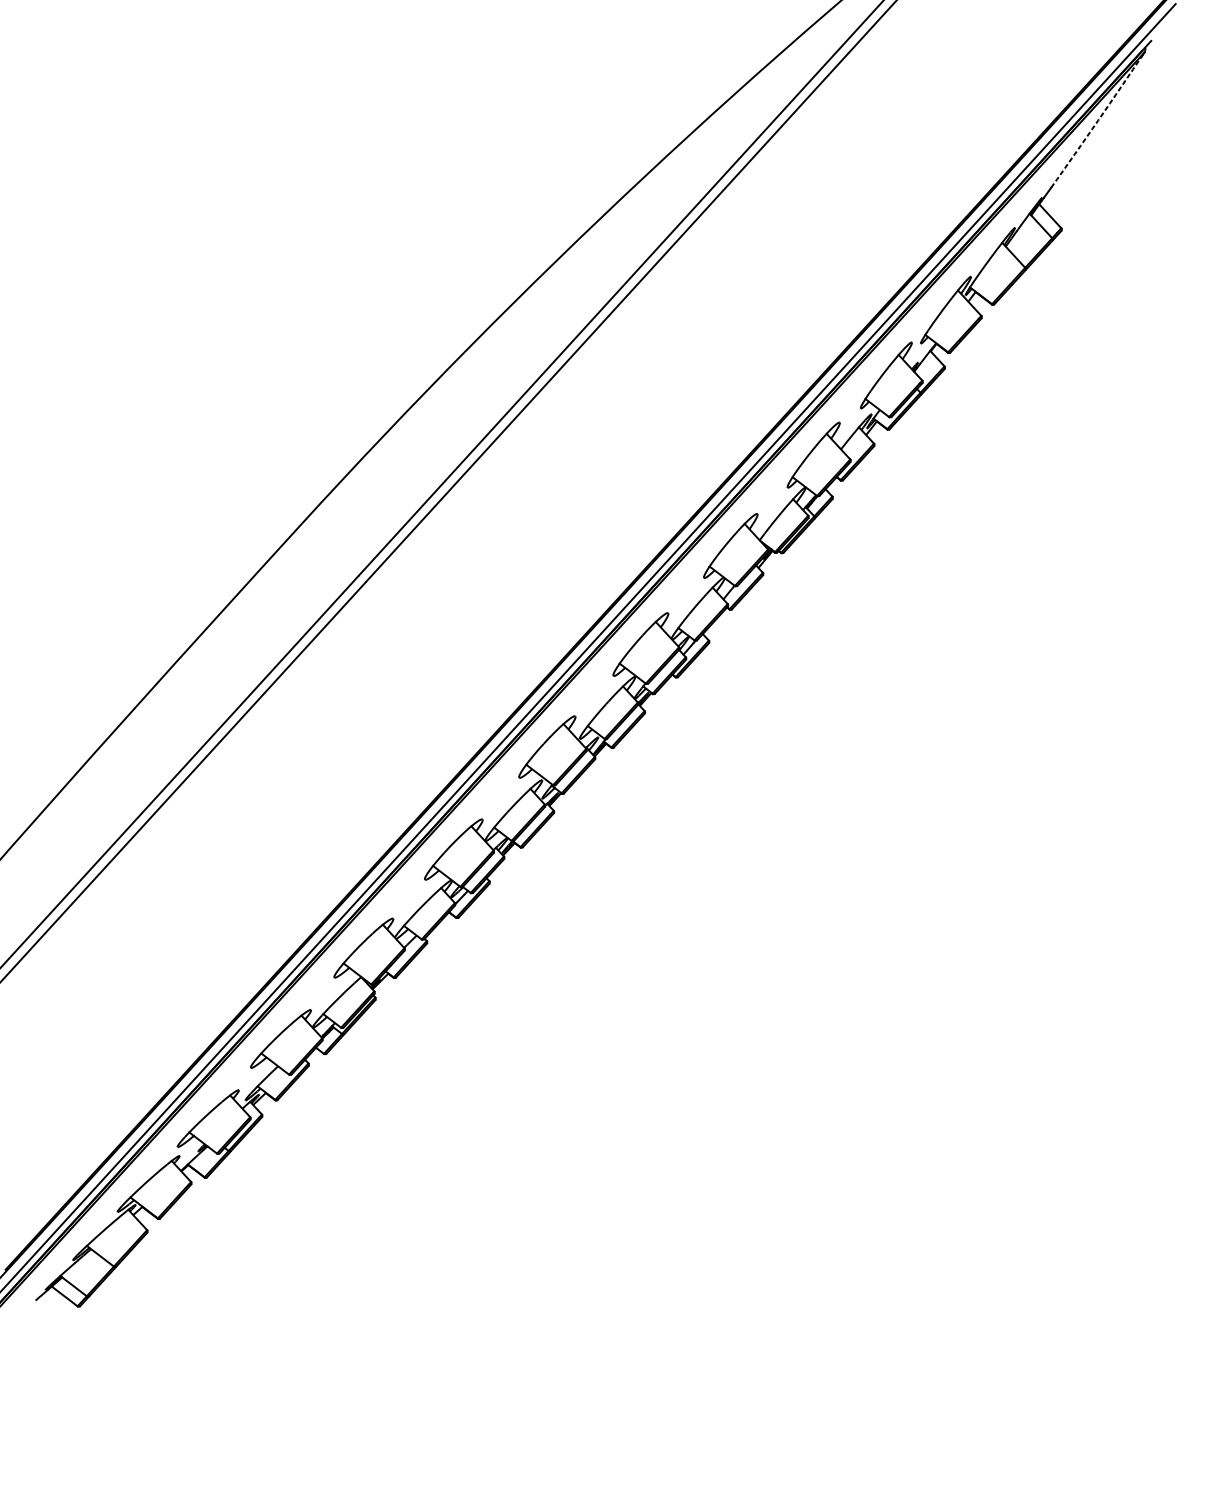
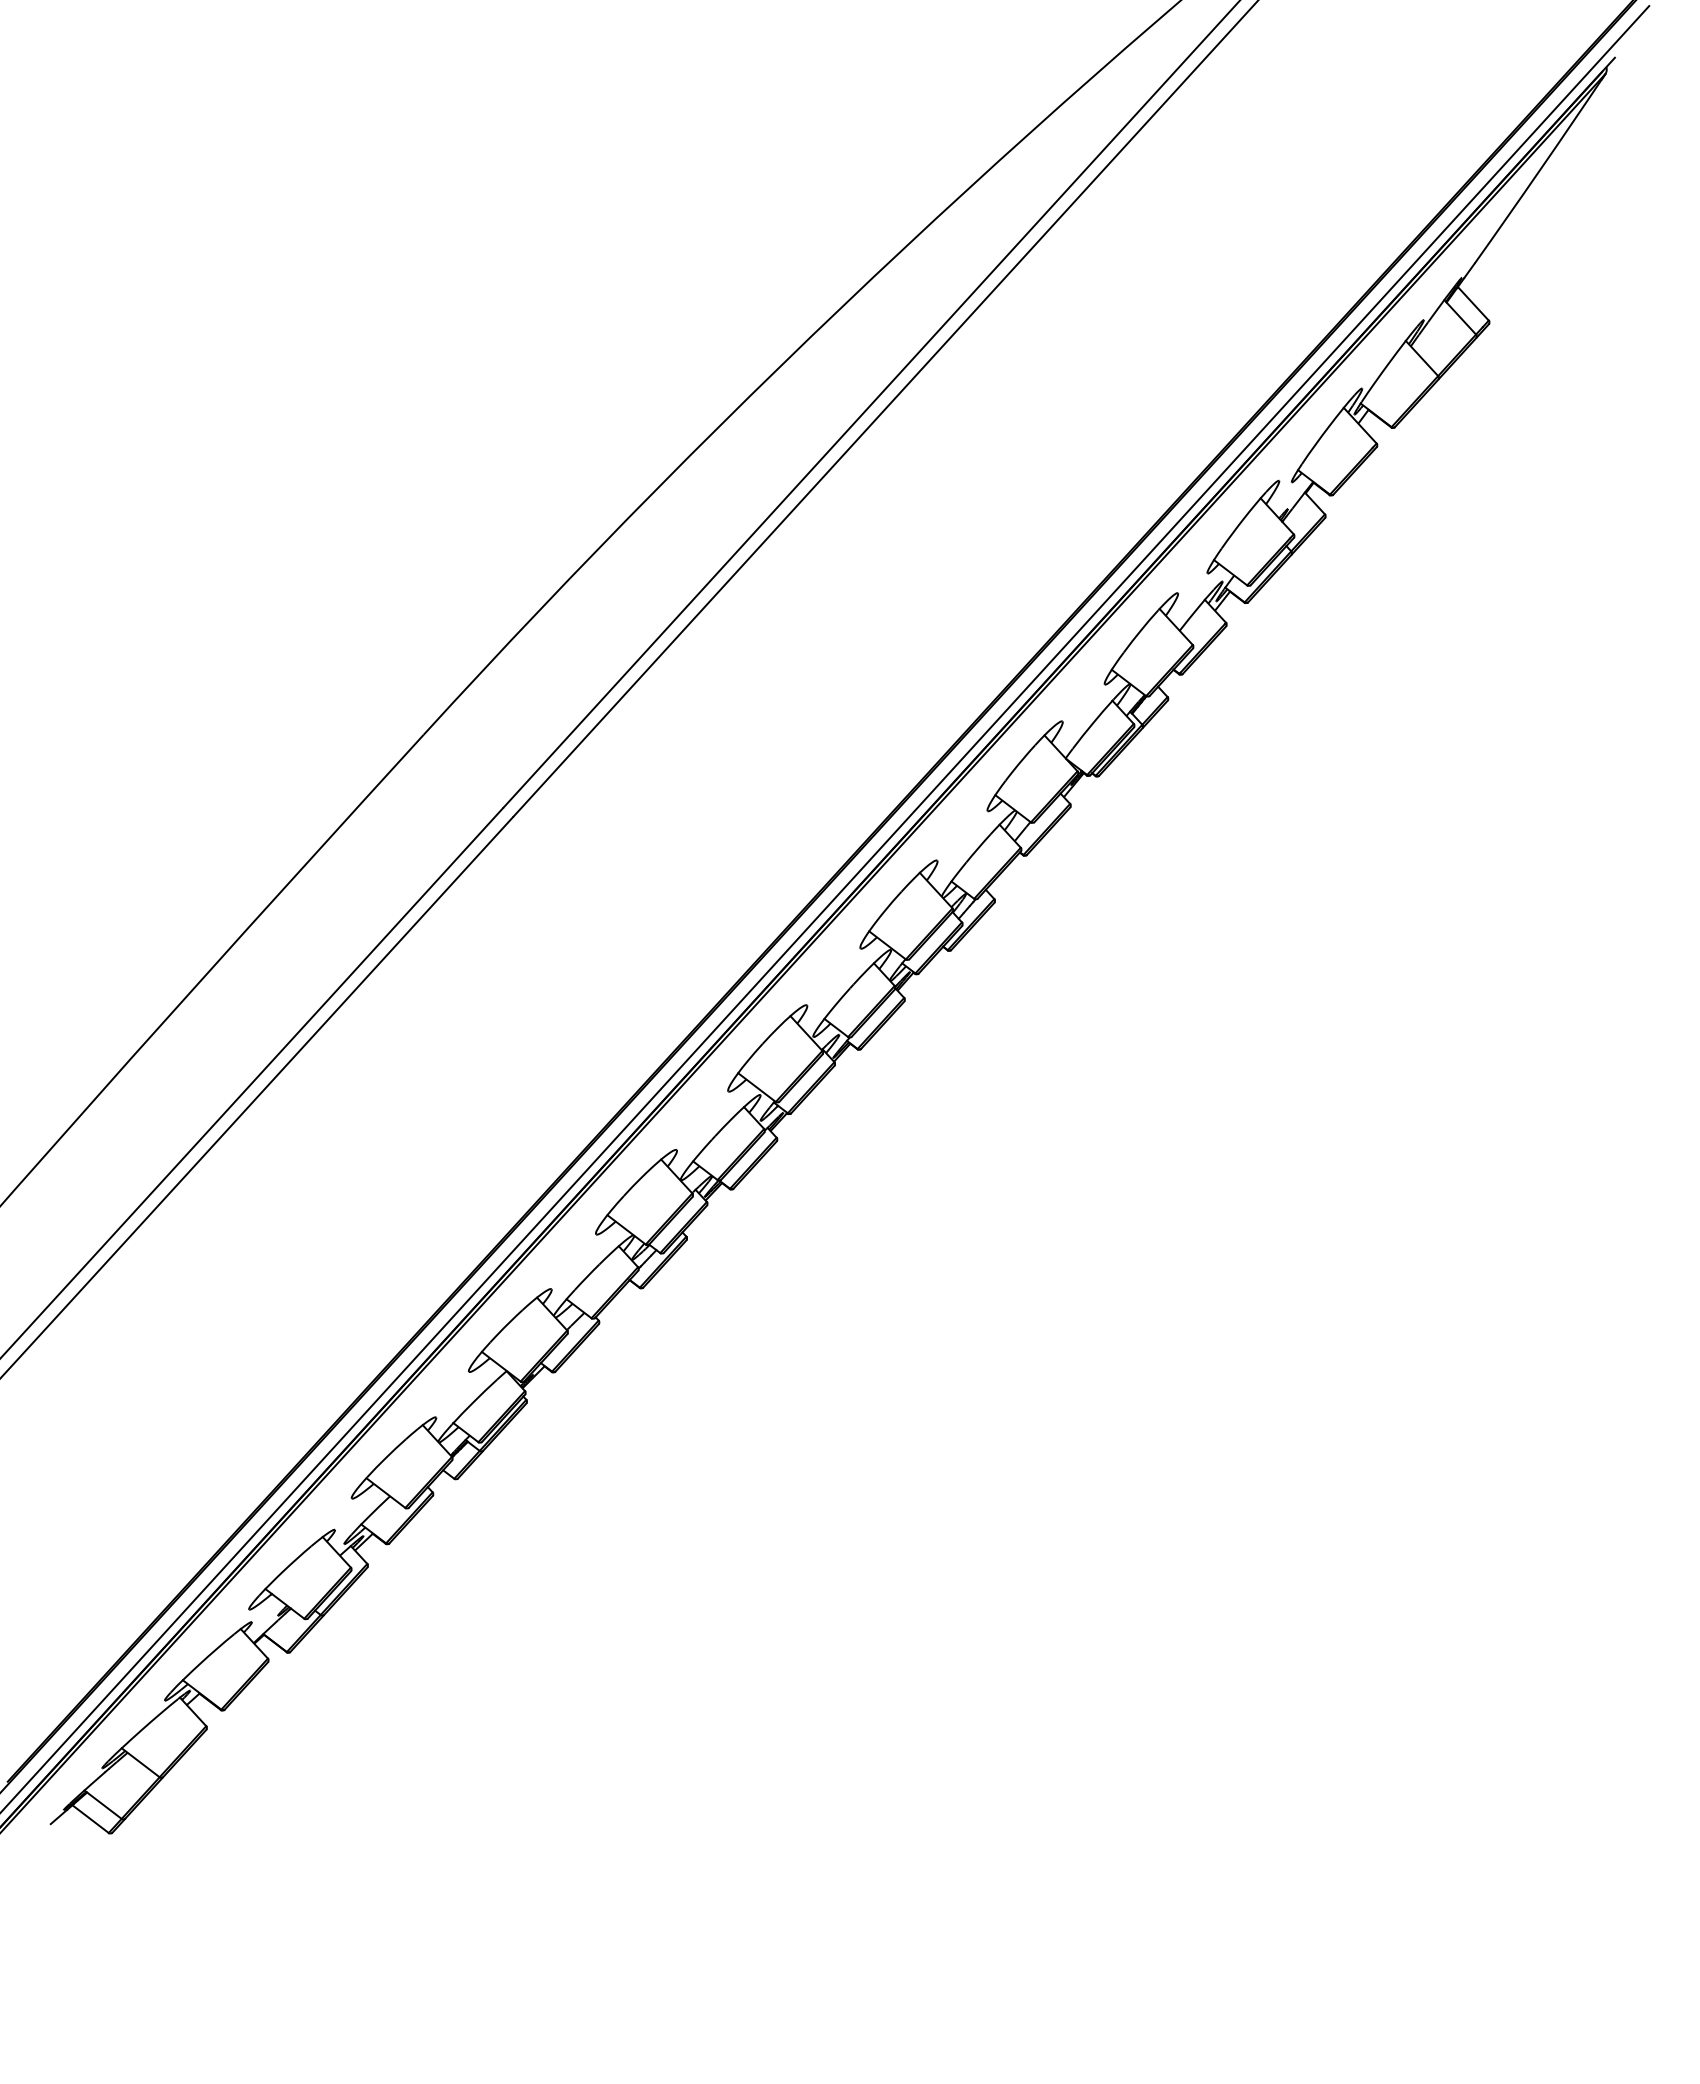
arc: (1098, 120) -> (1540, 169), dashed -> solid

